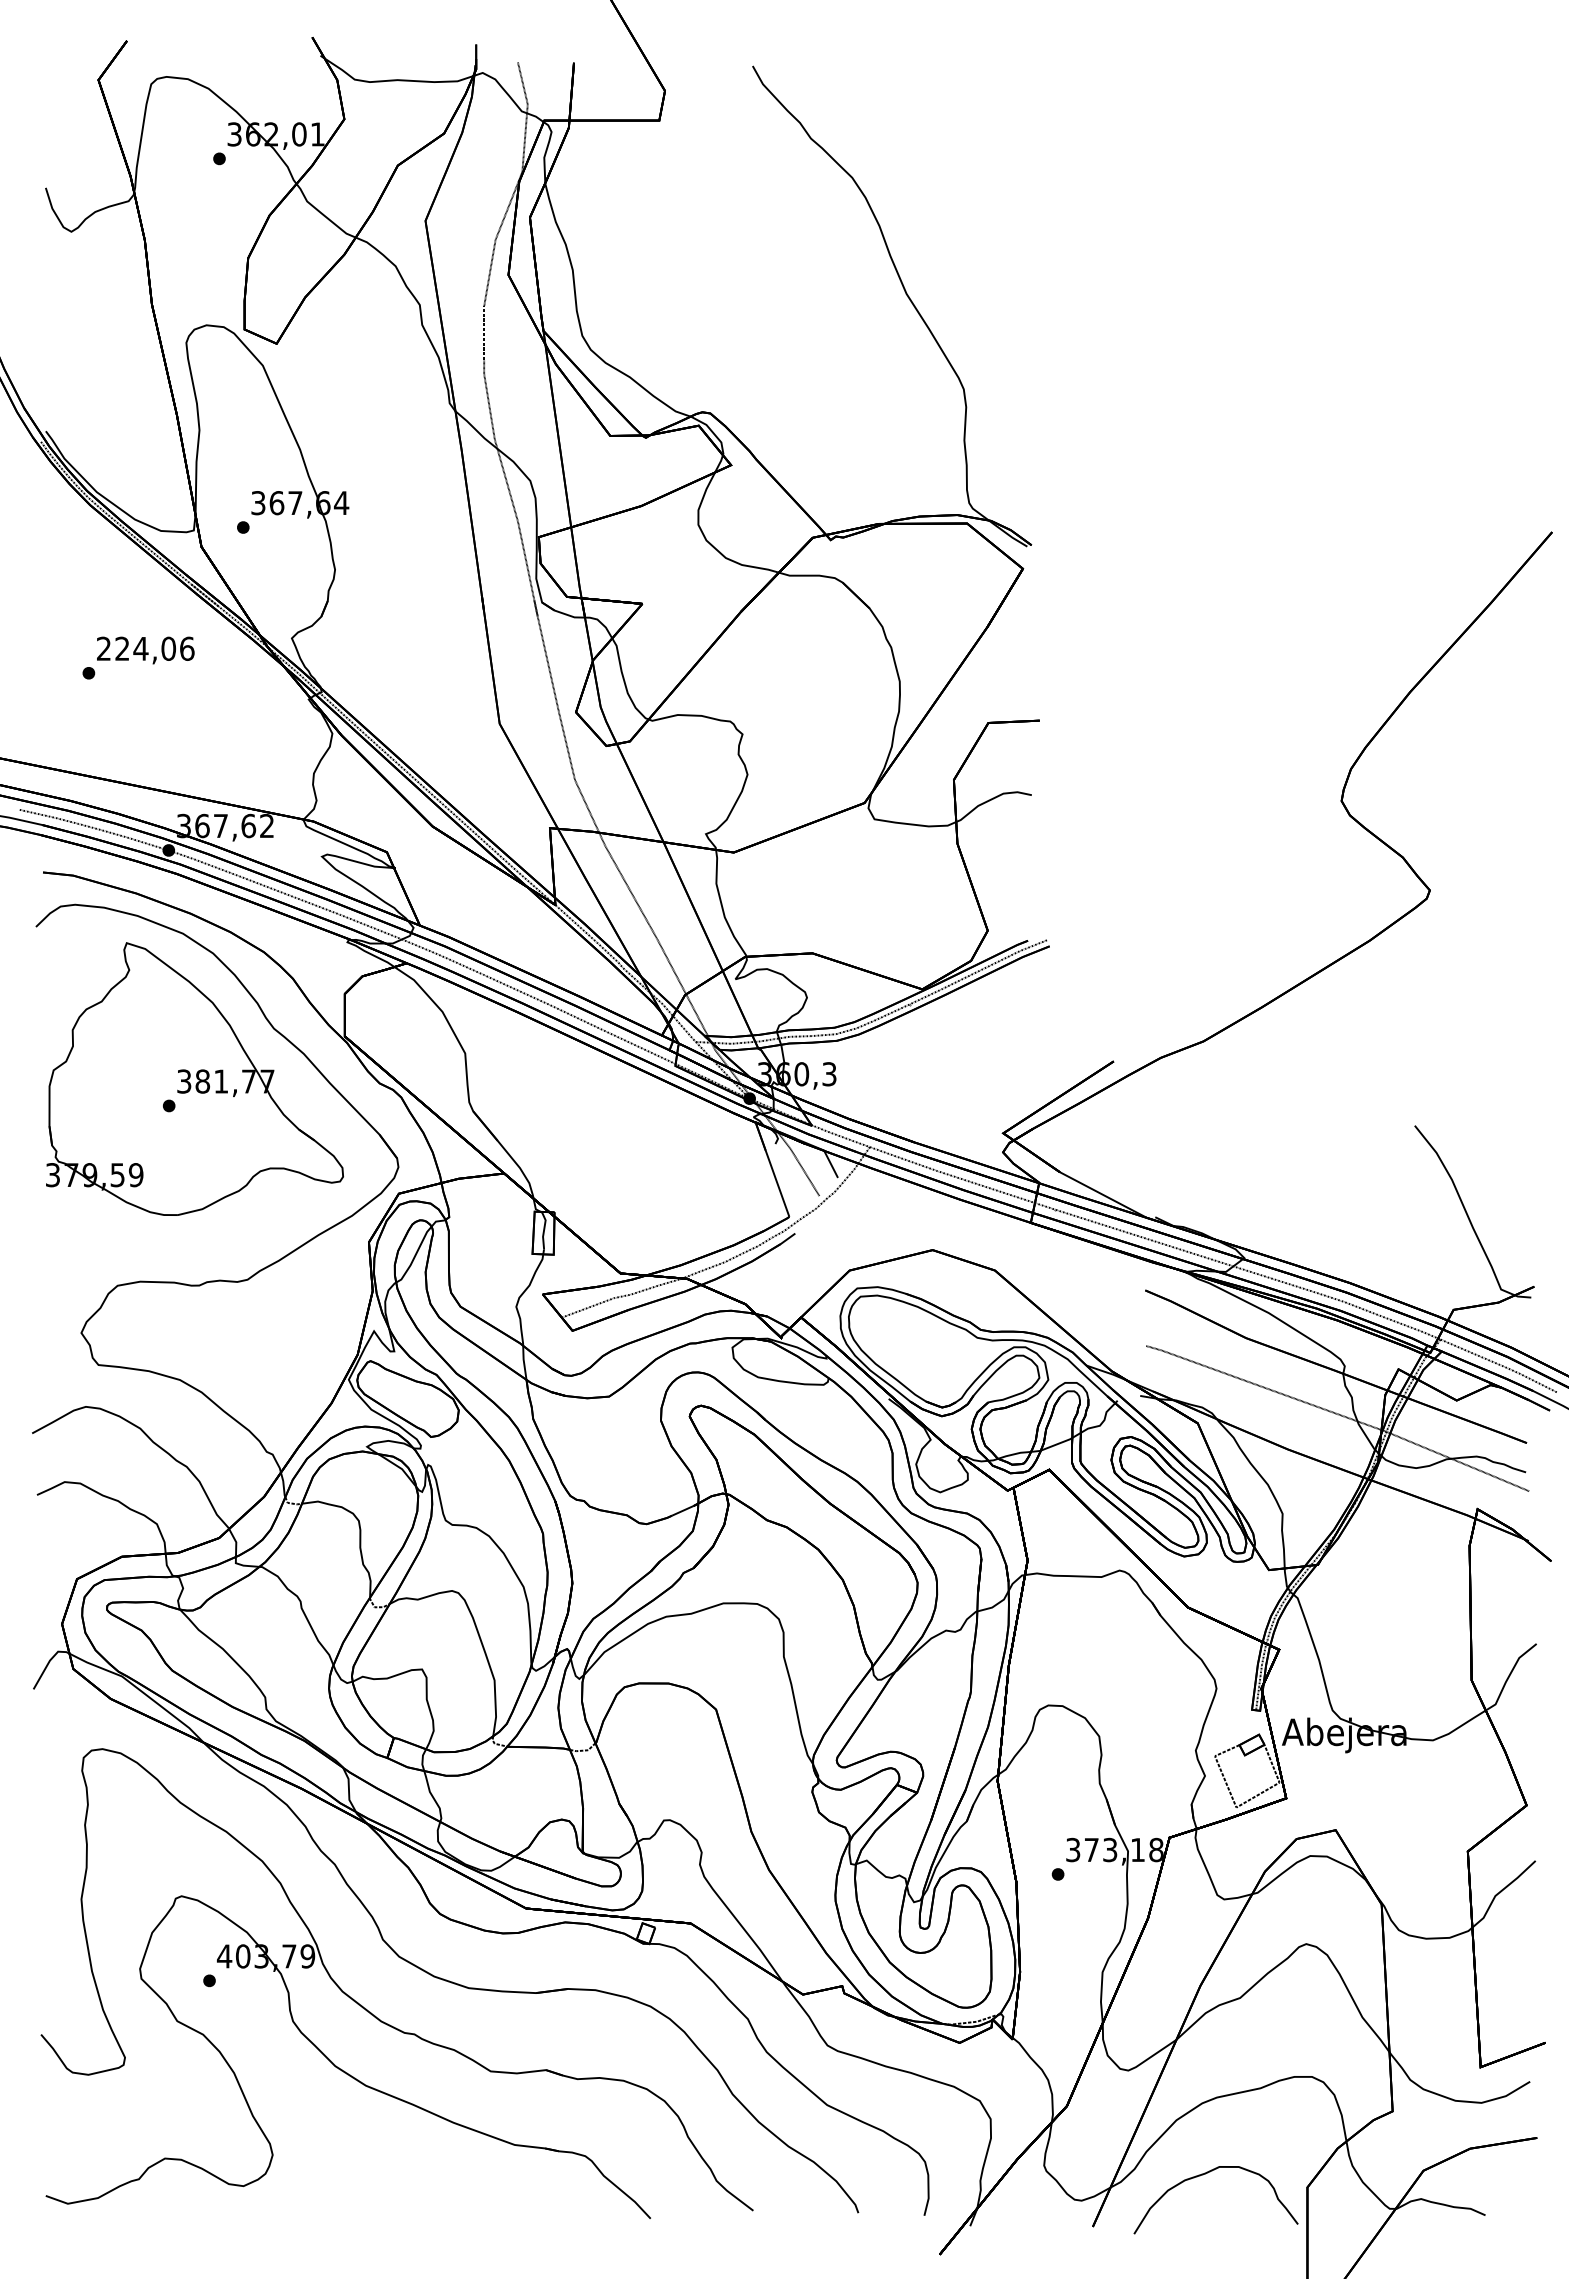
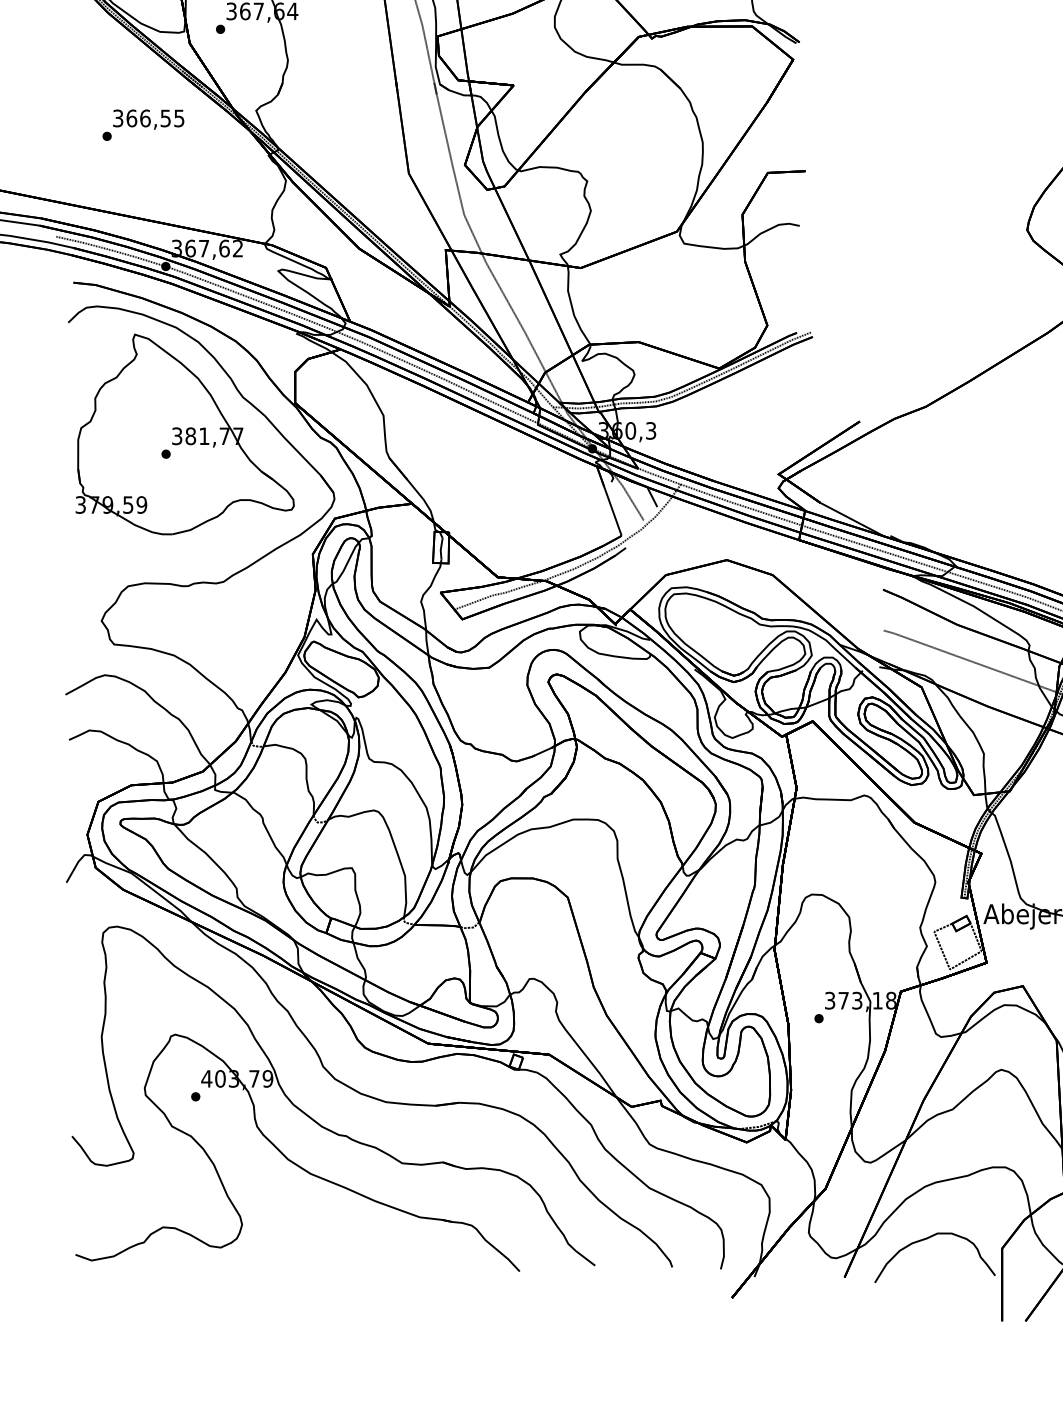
text: (145, 648) -> (148, 118), 224,06 -> 366,55

